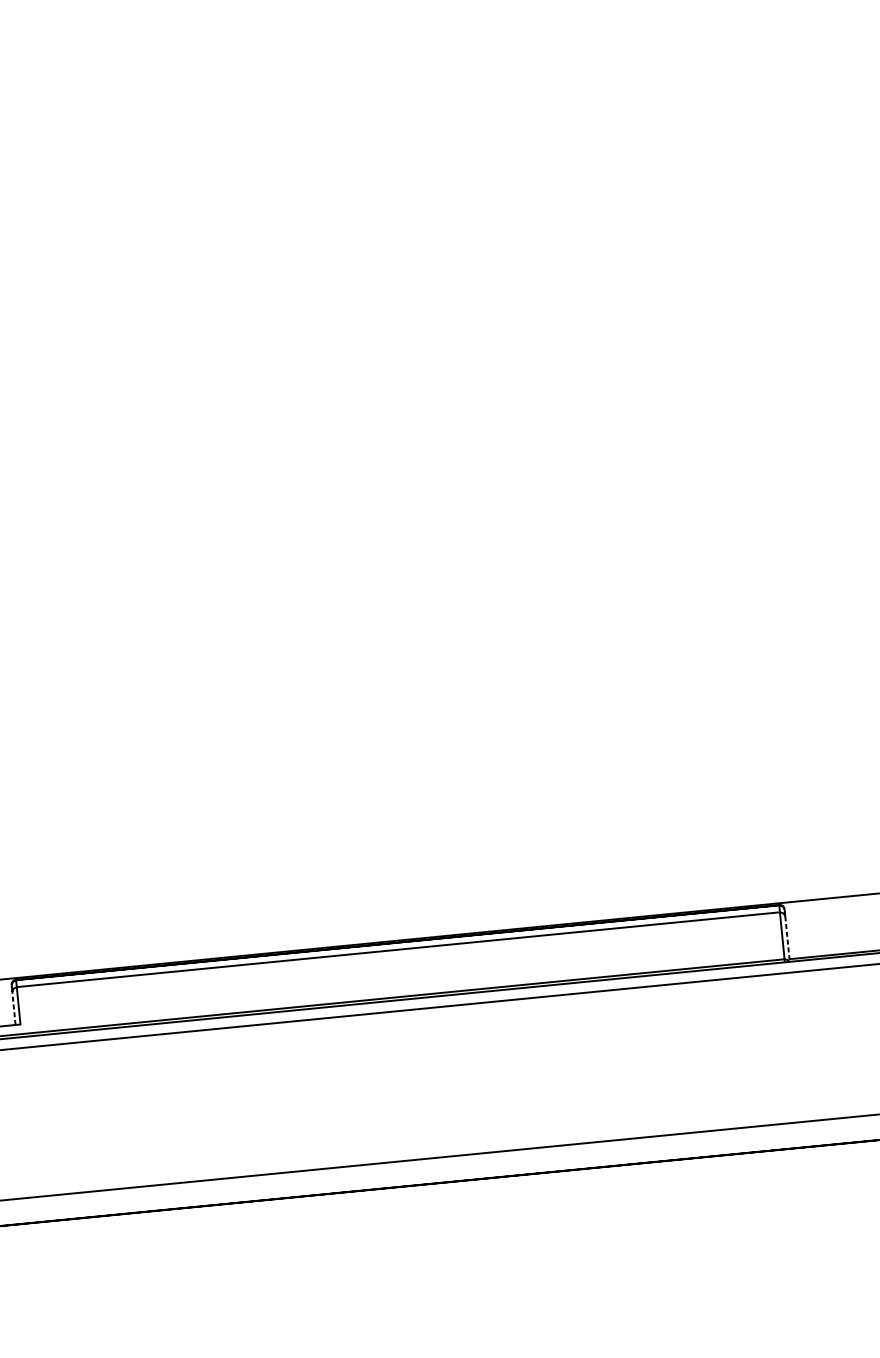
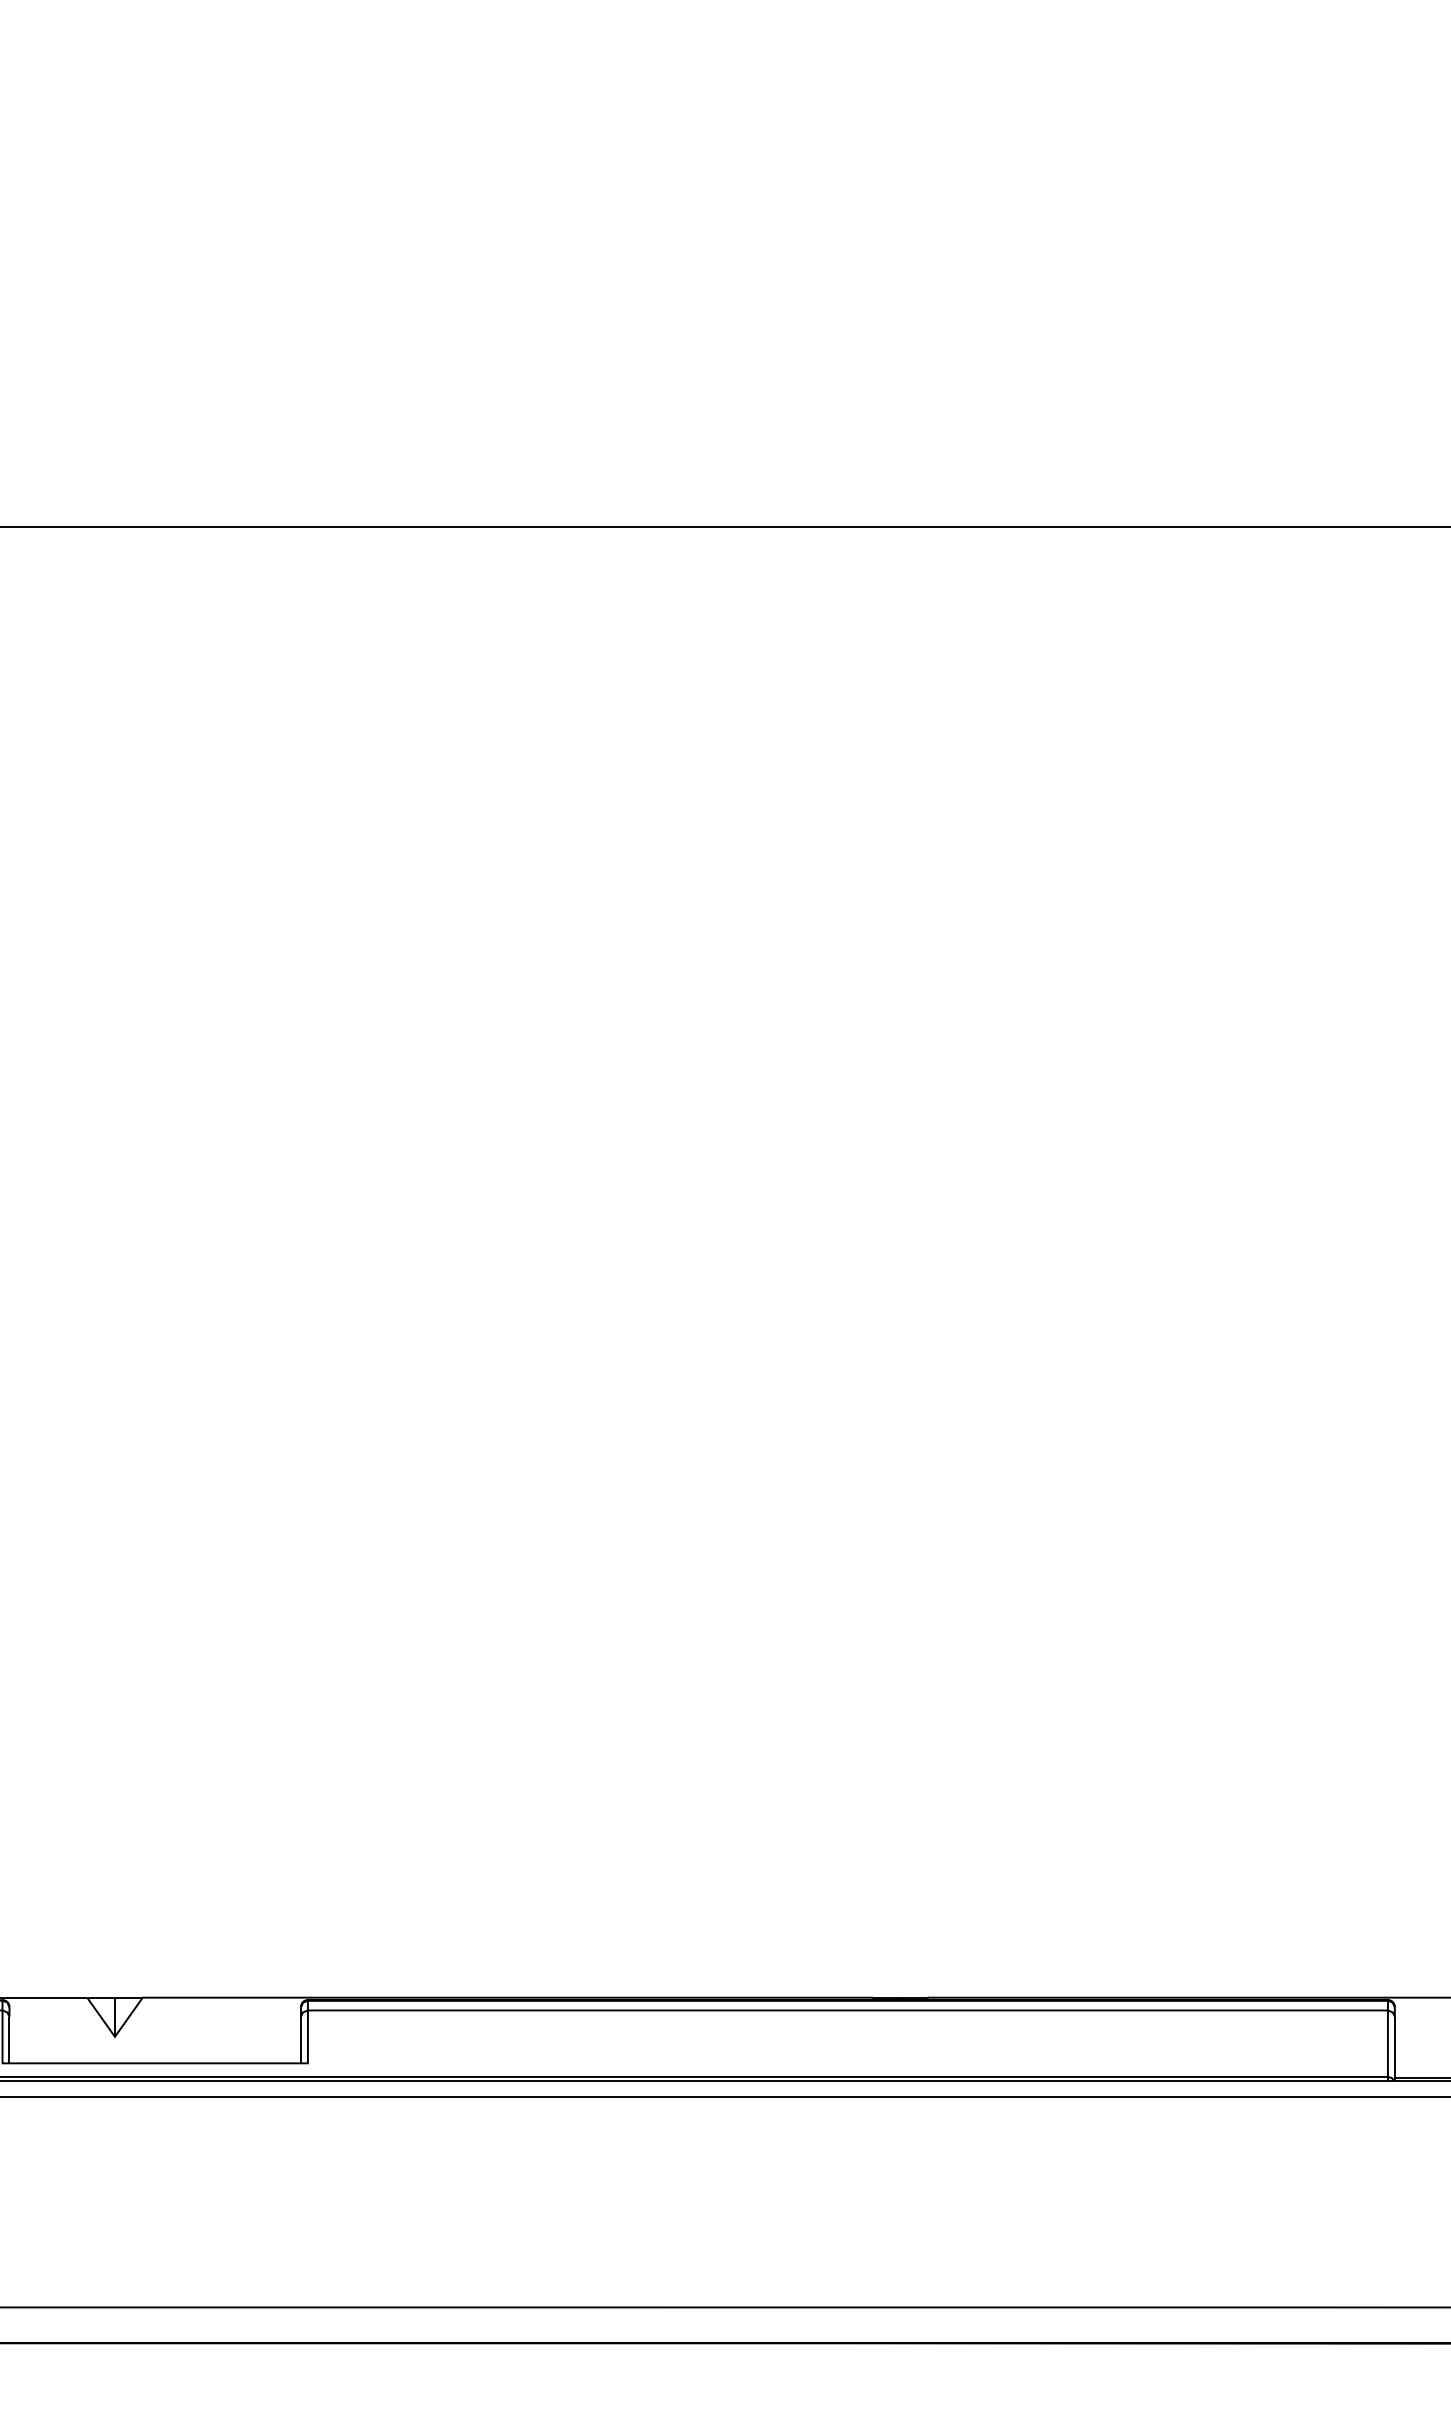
line: (787, 939) -> (1394, 2049), dashed -> solid
line: (13, 1008) -> (300, 2039), dashed -> solid

